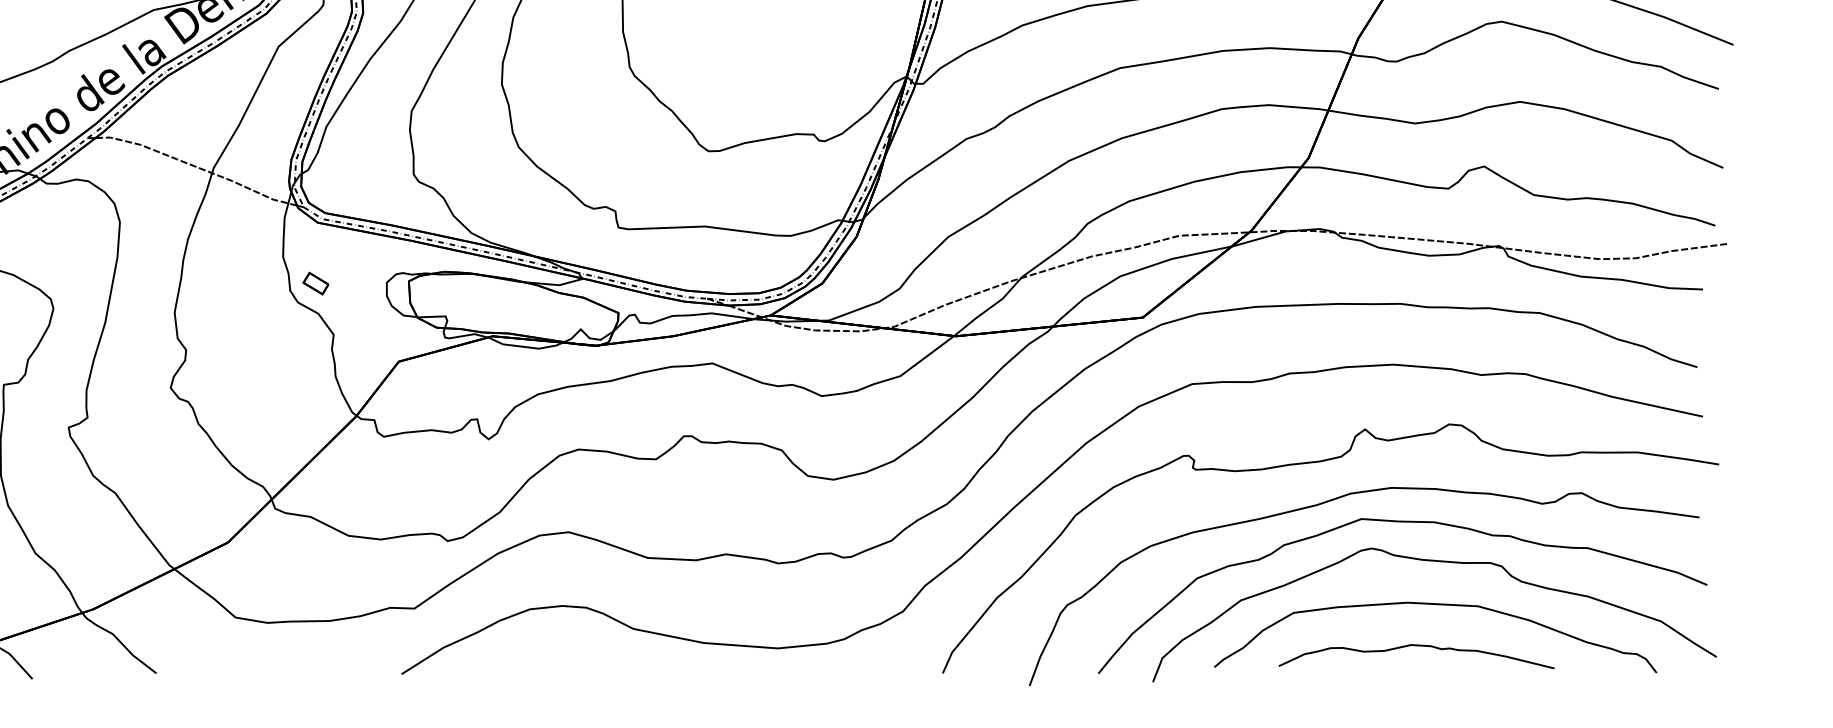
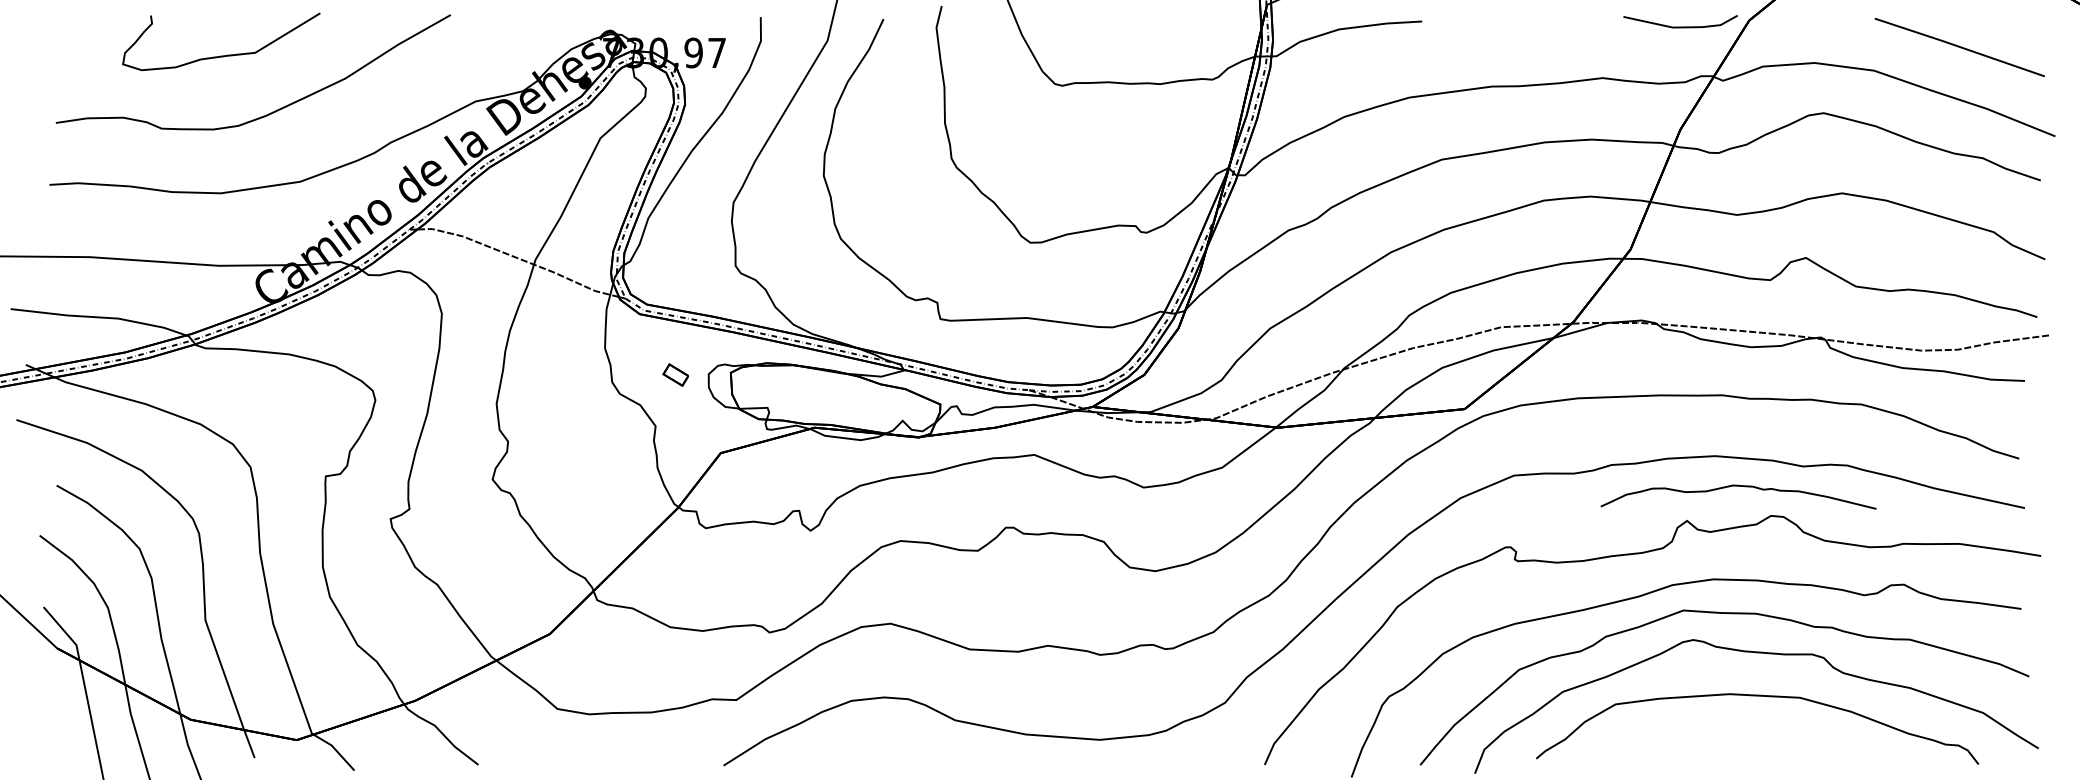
part: (315, 283) -> (675, 374), moved
curve: (1416, 646) -> (1738, 486), moved

